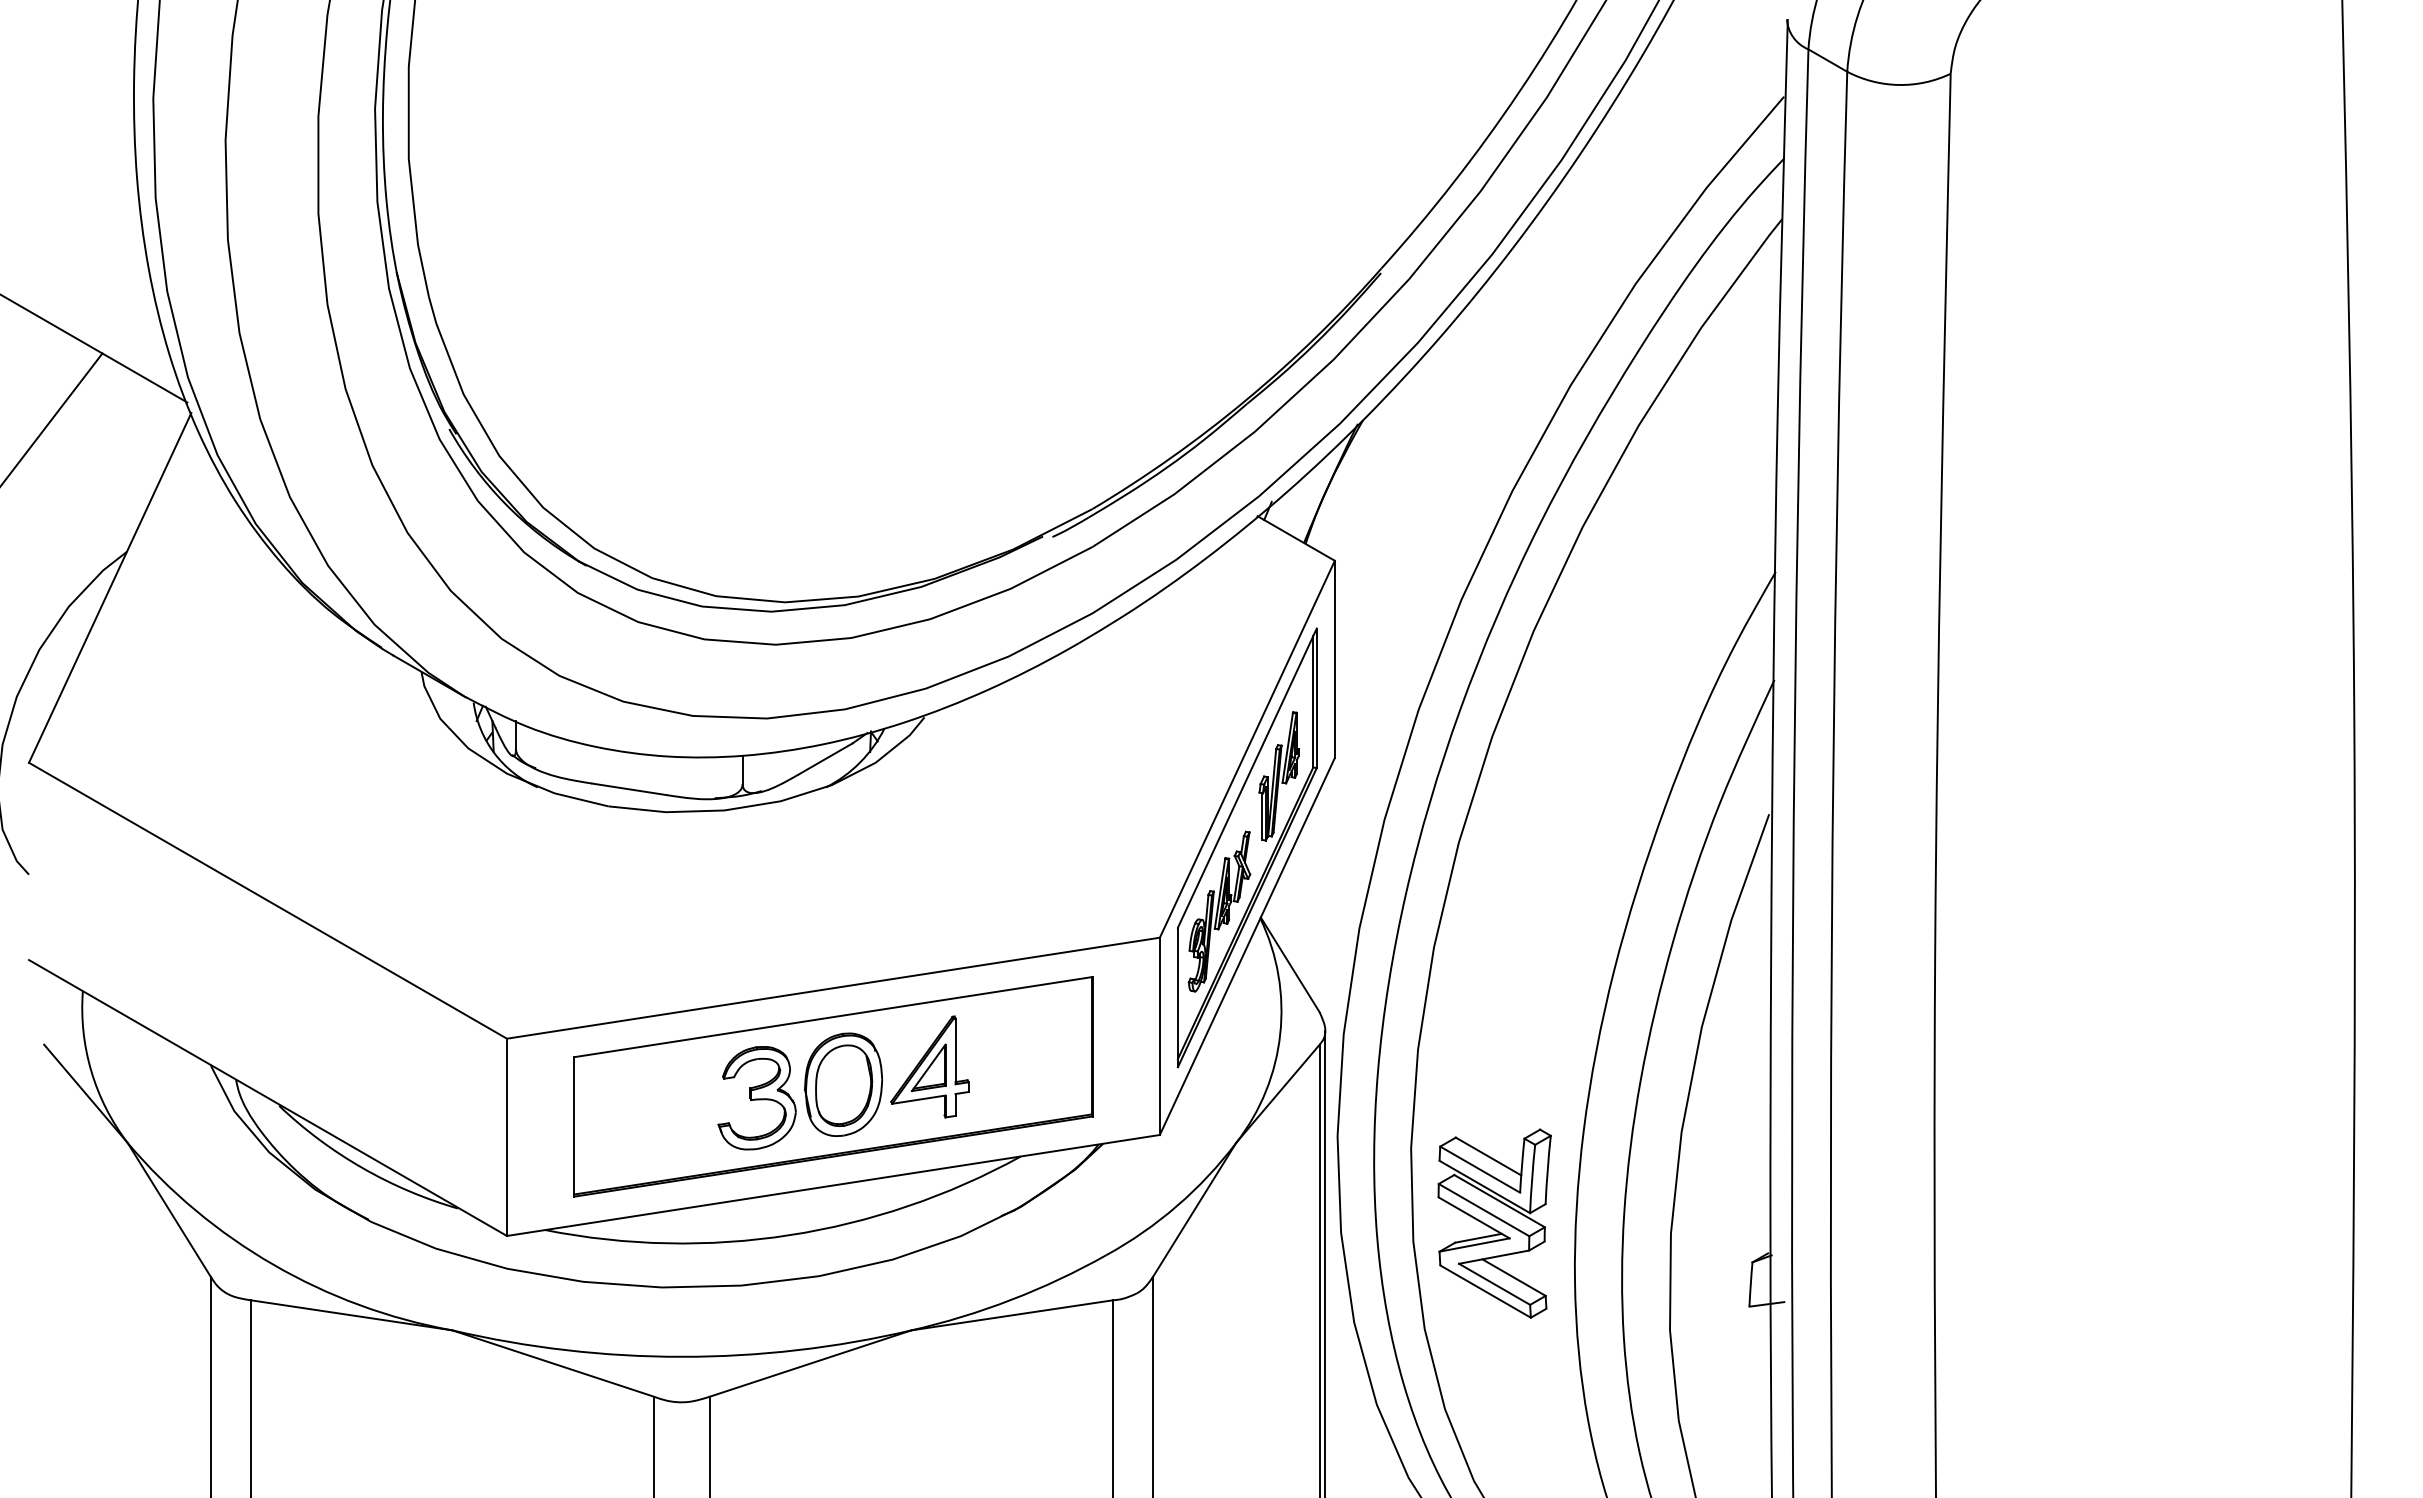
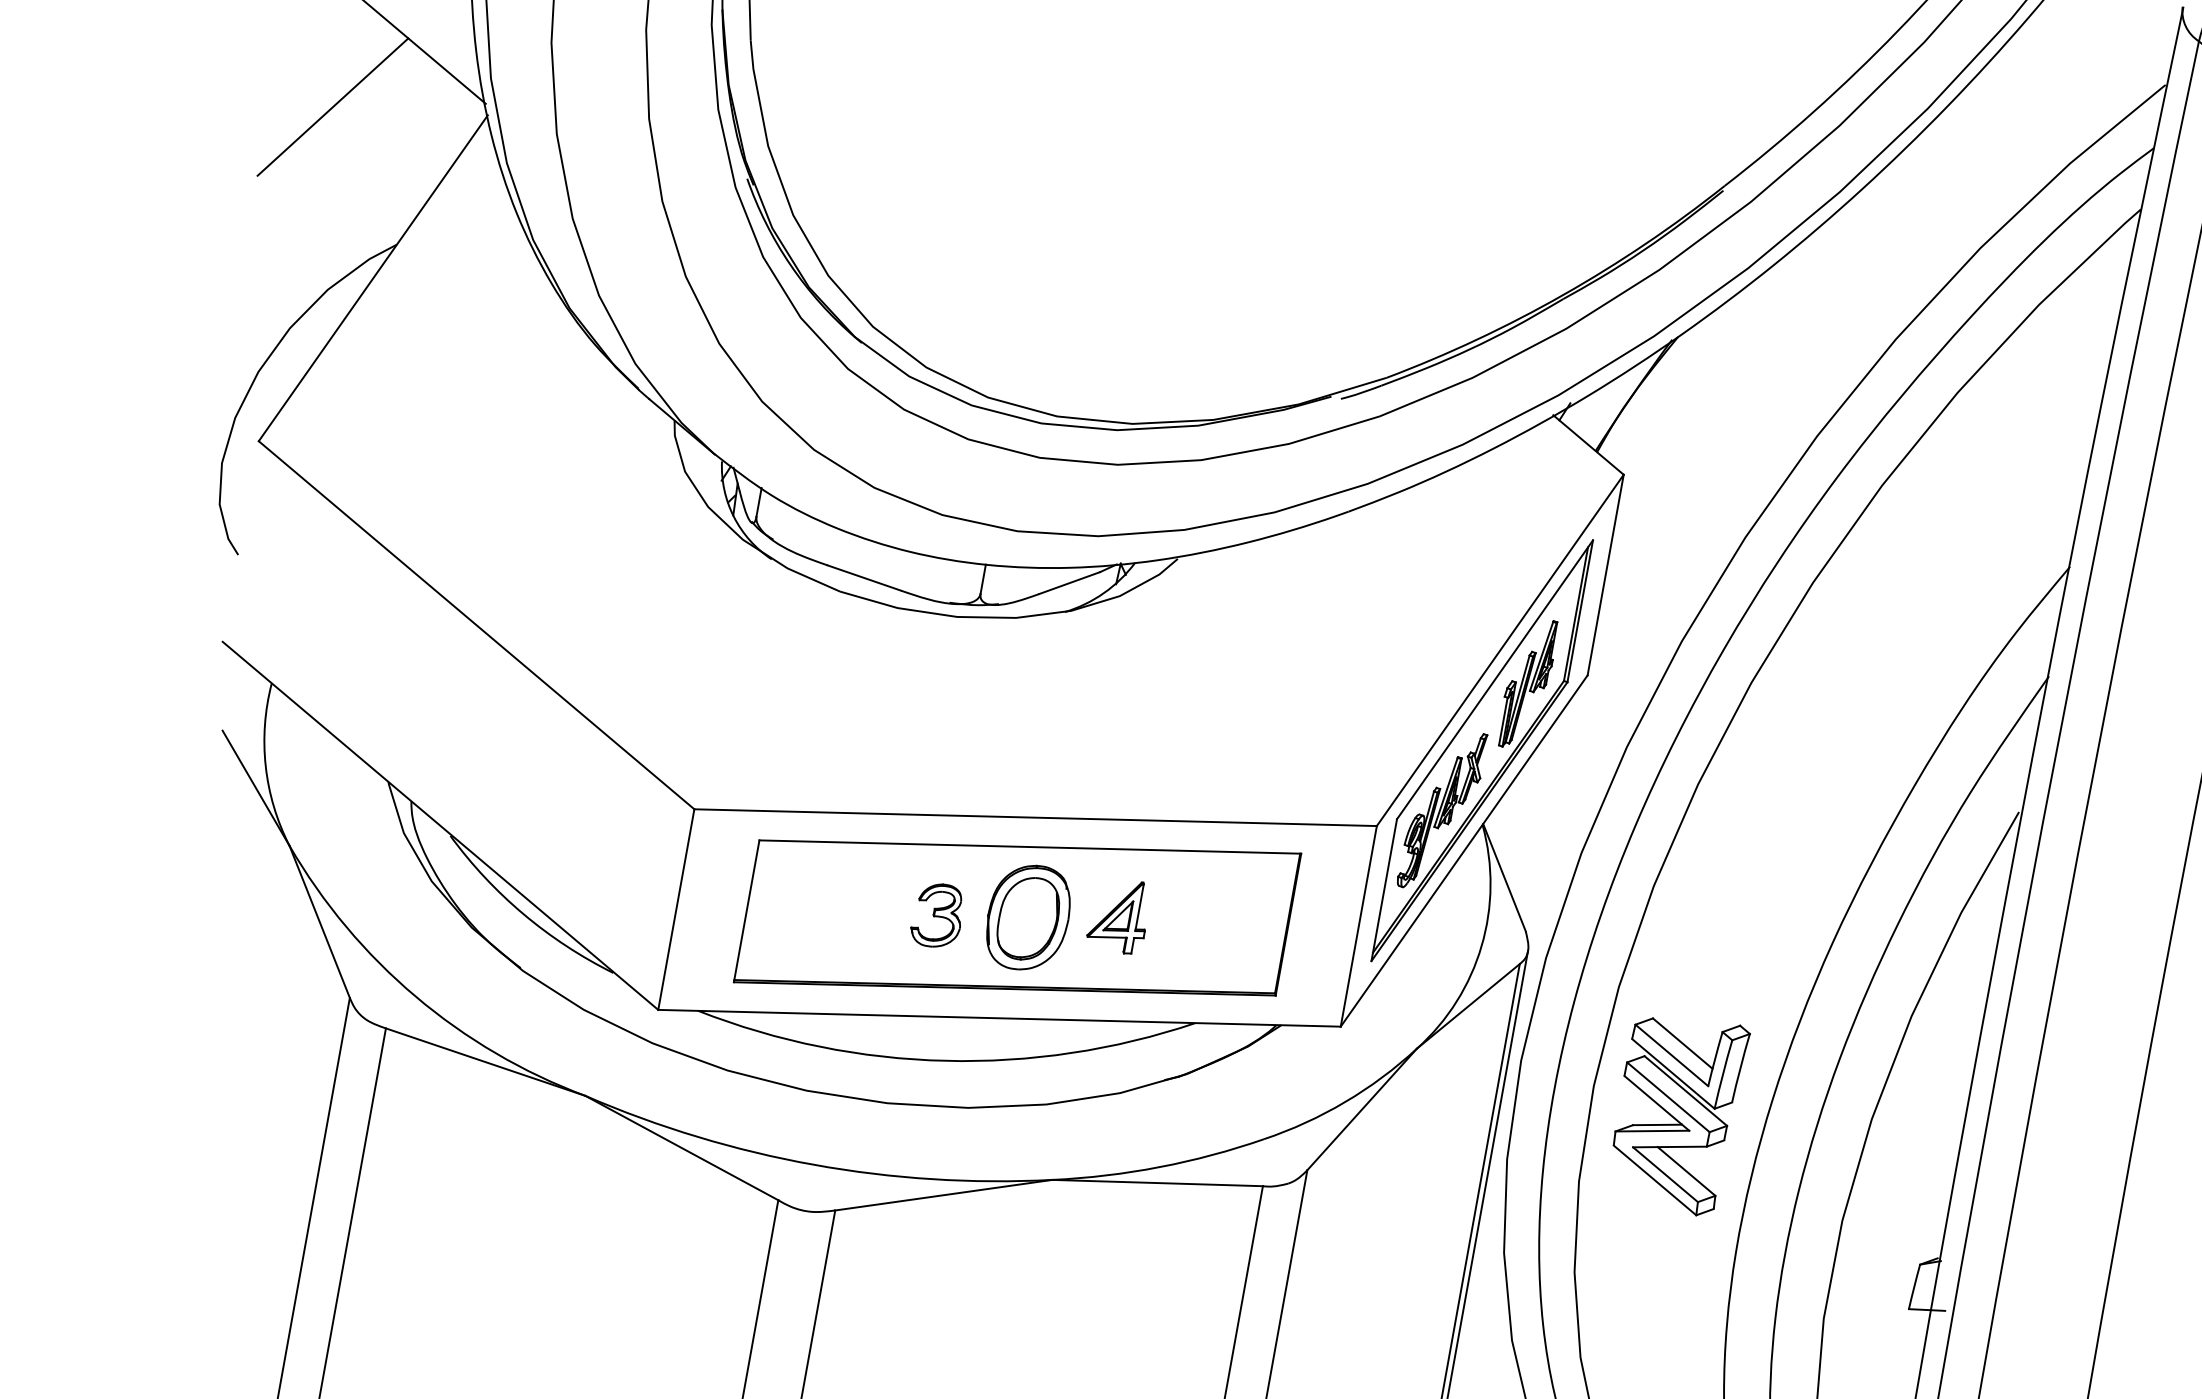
part: (929, 1066) -> (1118, 914), size x0.7
part: (756, 1098) -> (937, 915), size x0.6
part: (1494, 1223) -> (1676, 1112), moved

